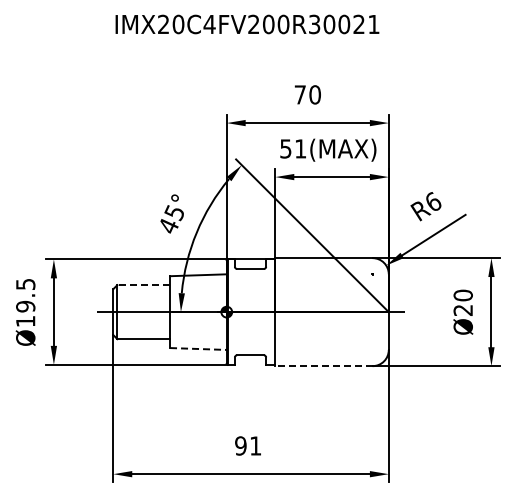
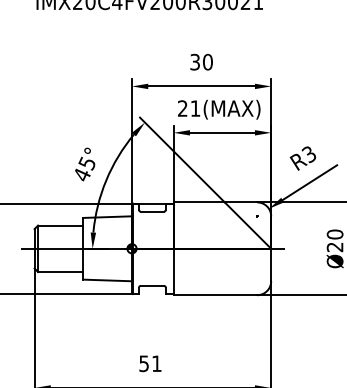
text: (299, 94) -> (194, 61), 70 -> 30
text: (285, 148) -> (182, 108), 51(MAX) -> 21(MAX)
text: (432, 202) -> (308, 154), R6 -> R3
line: (143, 285) -> (60, 225), dashed -> solid
line: (198, 349) -> (107, 280), dashed -> solid
line: (323, 366) -> (215, 295), dashed -> solid
text: (240, 445) -> (143, 363), 91 -> 51

